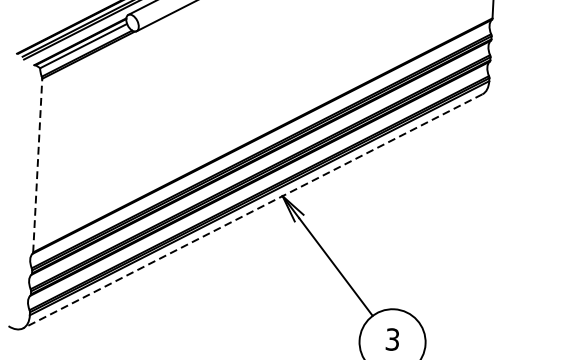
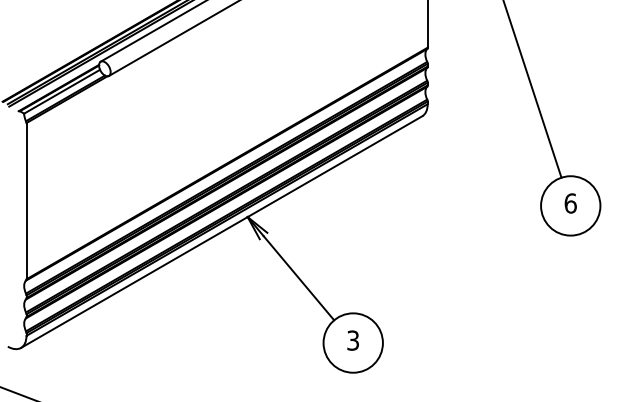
line: (37, 164) -> (26, 200), dashed -> solid
line: (252, 211) -> (221, 232), dashed -> solid

